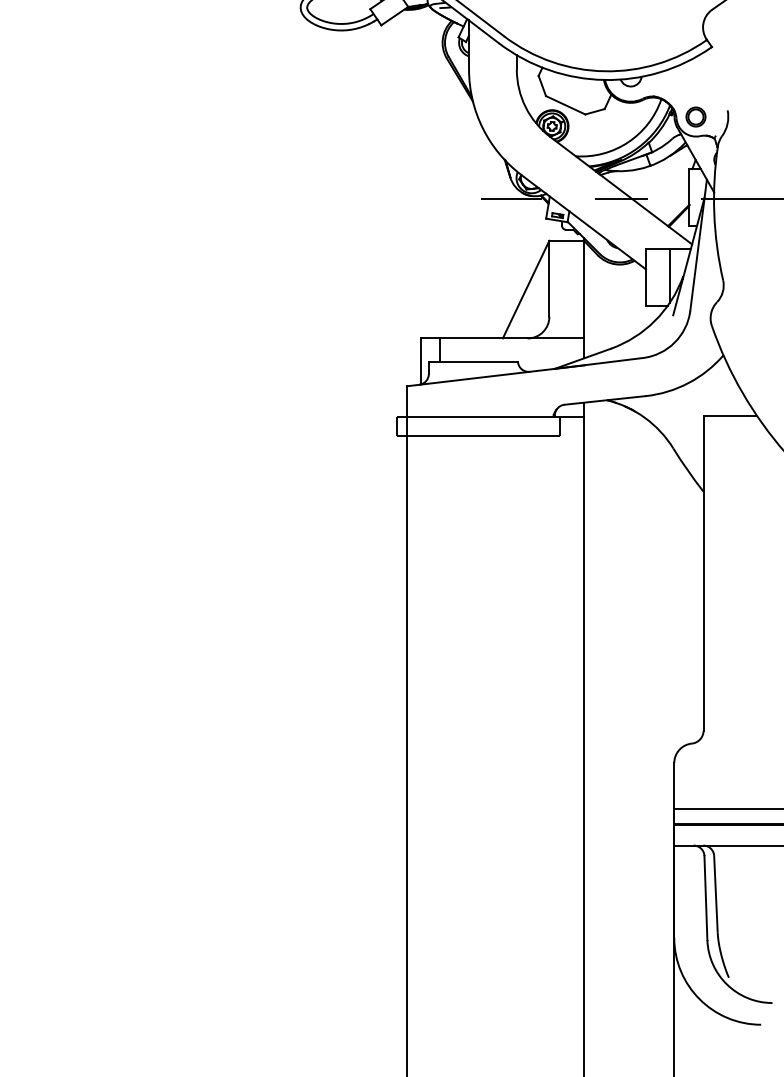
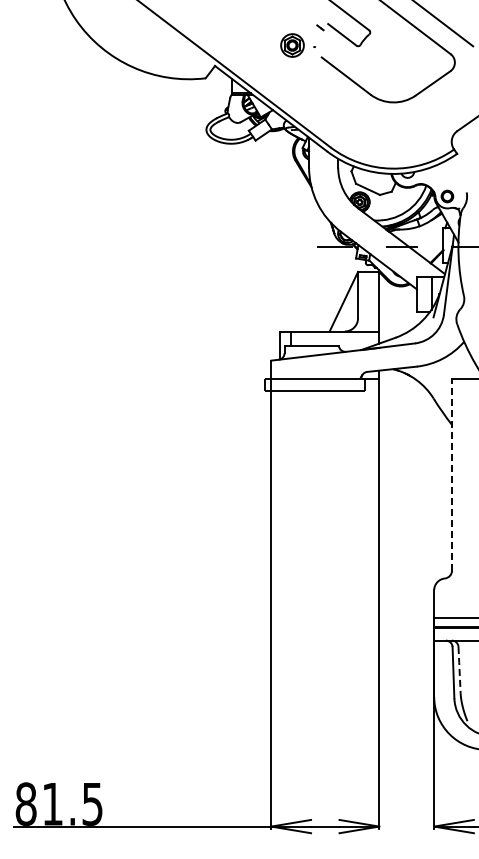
line: (704, 573) -> (452, 474), solid -> dashed
line: (715, 894) -> (459, 670), solid -> dashed

